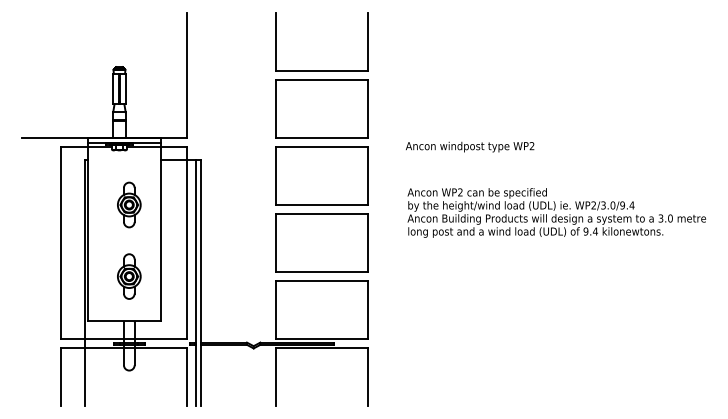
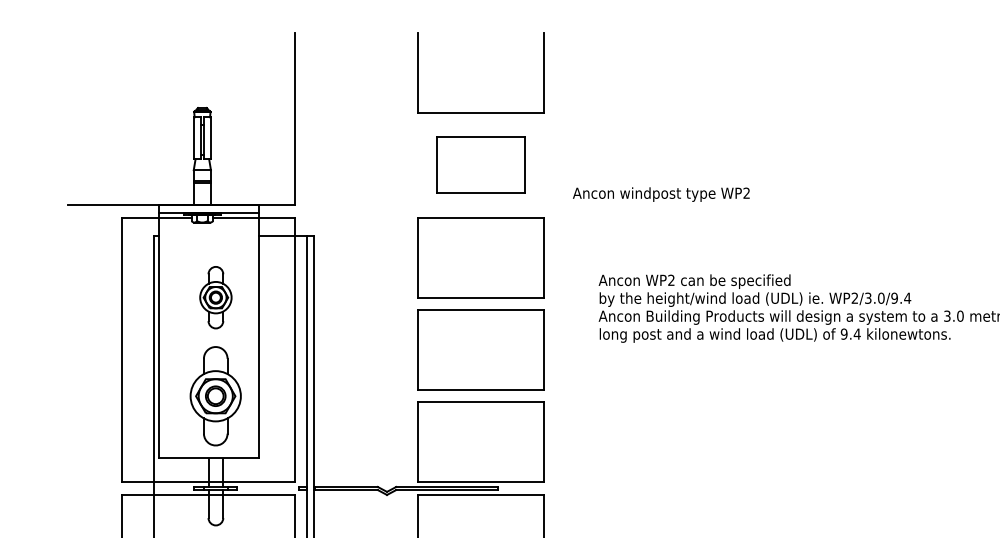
part: (321, 108) -> (480, 164), size x0.7
text: (470, 146) -> (661, 193), moved
part: (129, 276) -> (216, 396), size x1.6

